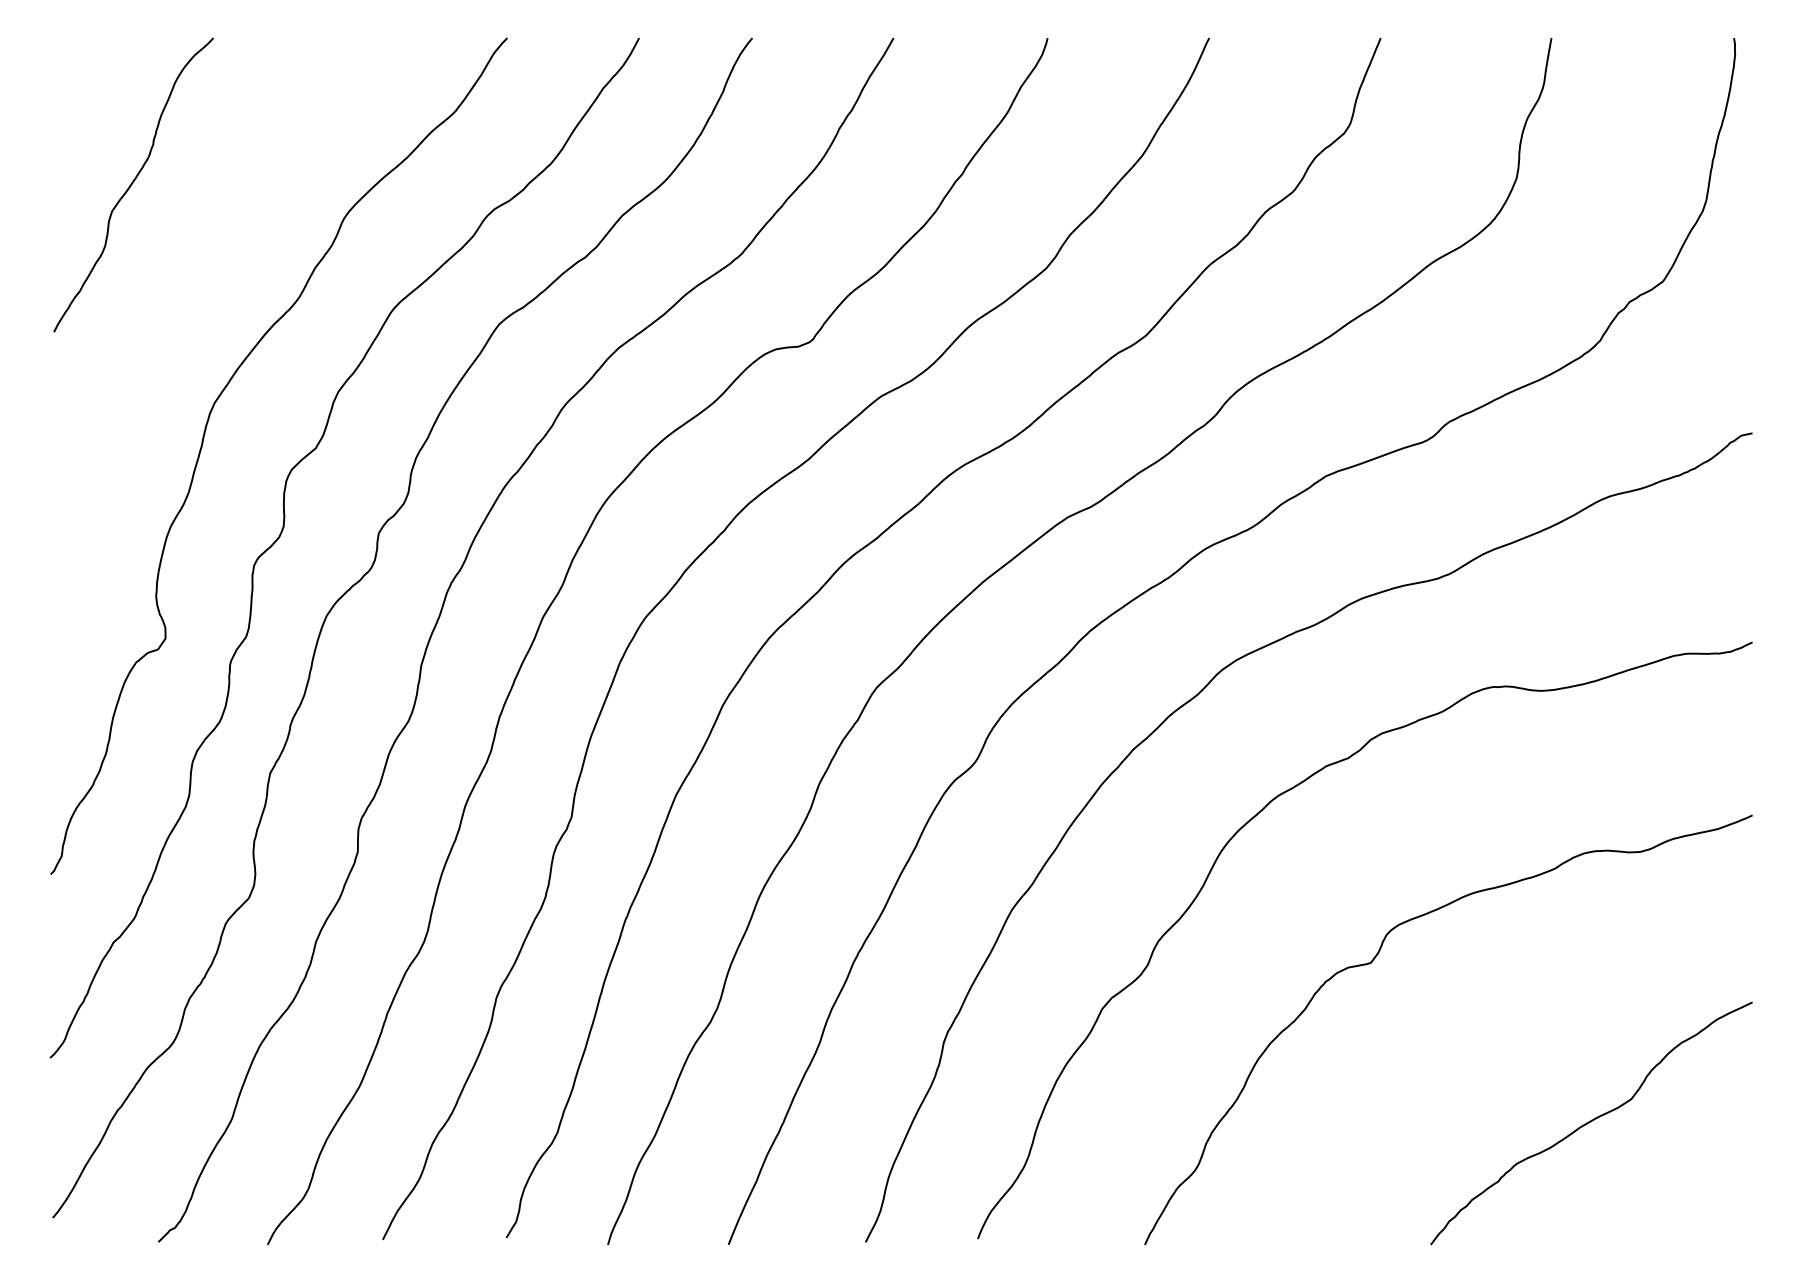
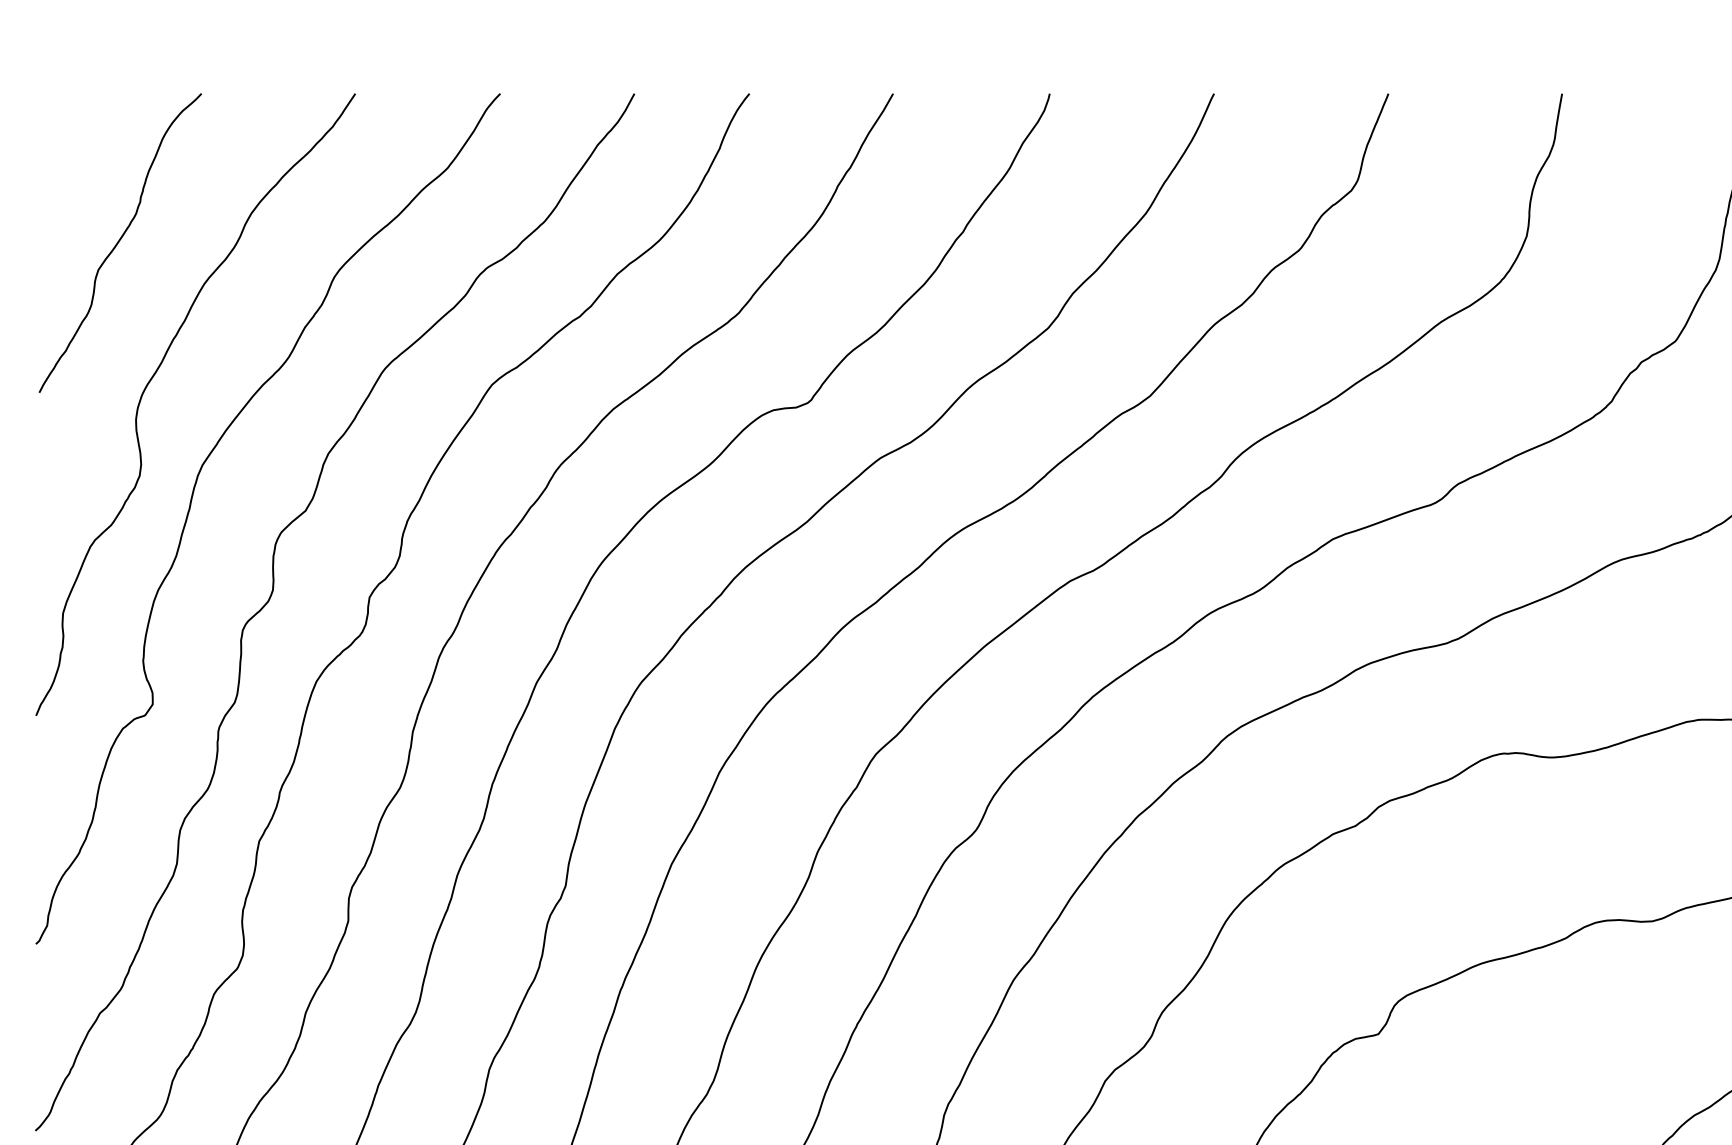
curve: (167, 315) -> (154, 375), added

